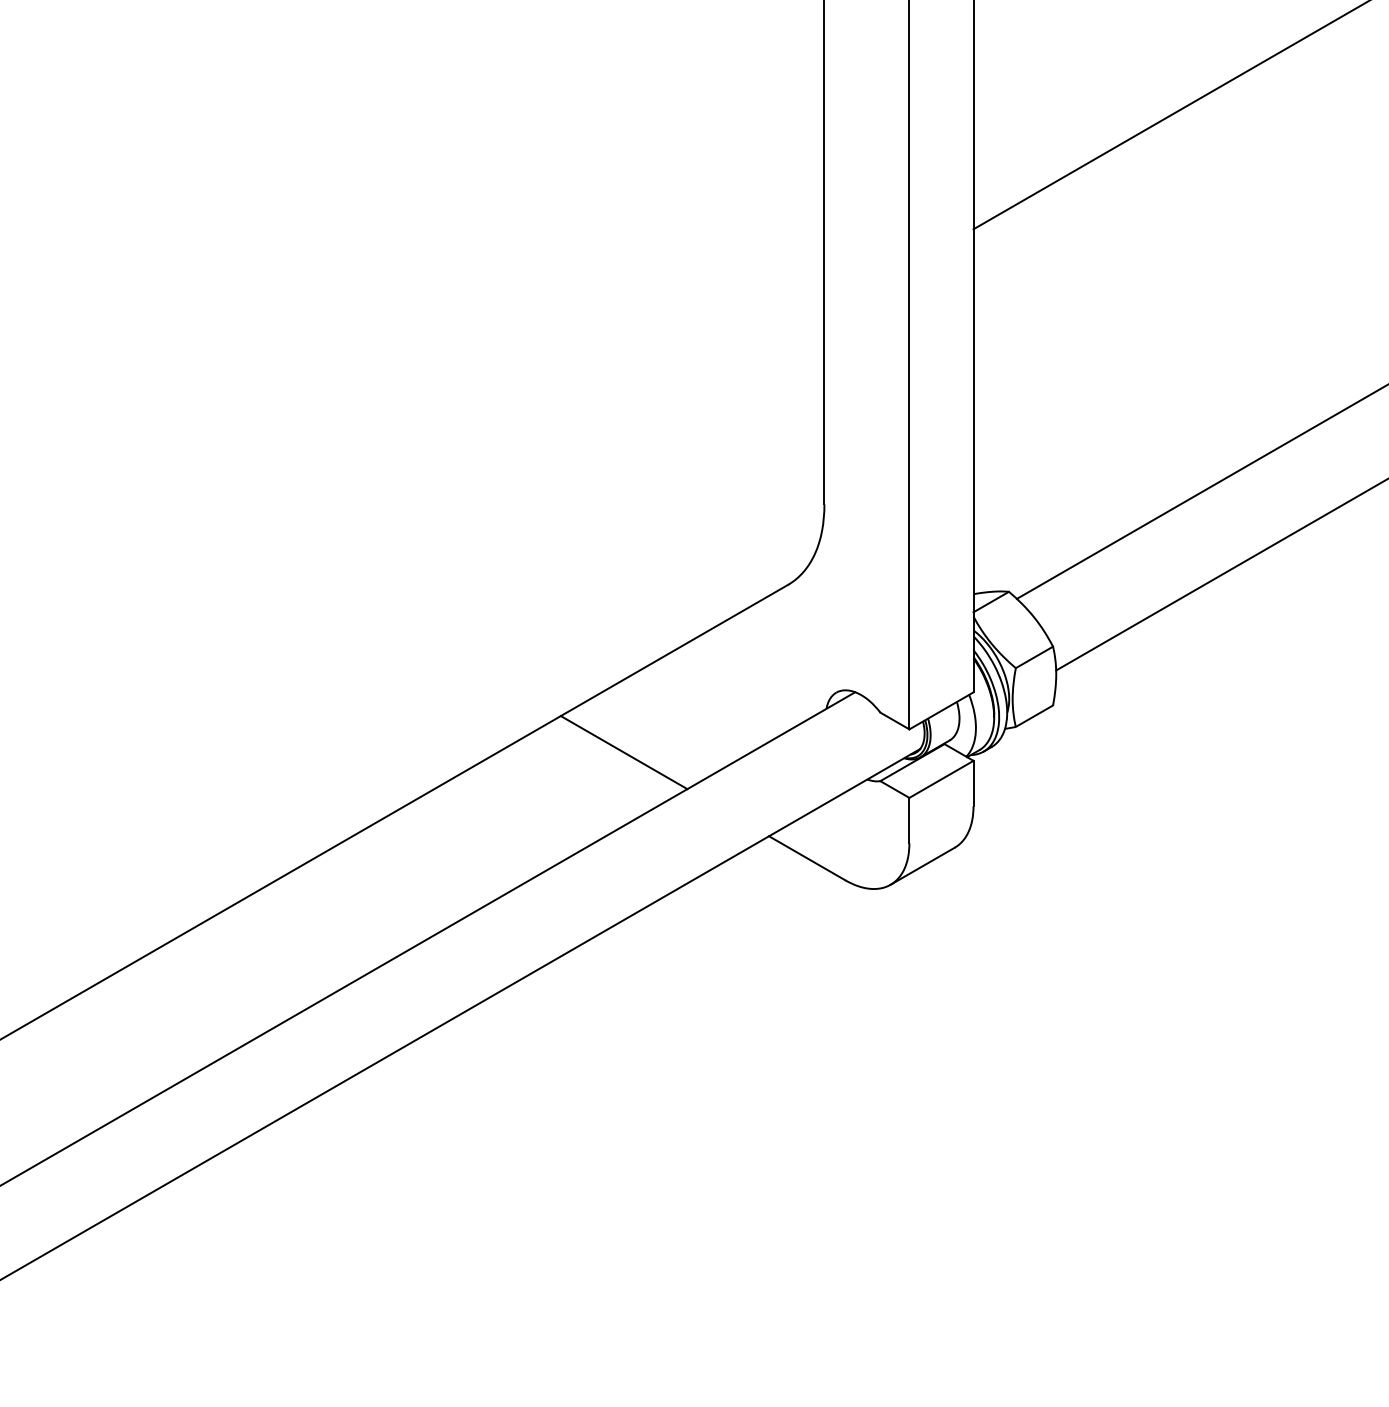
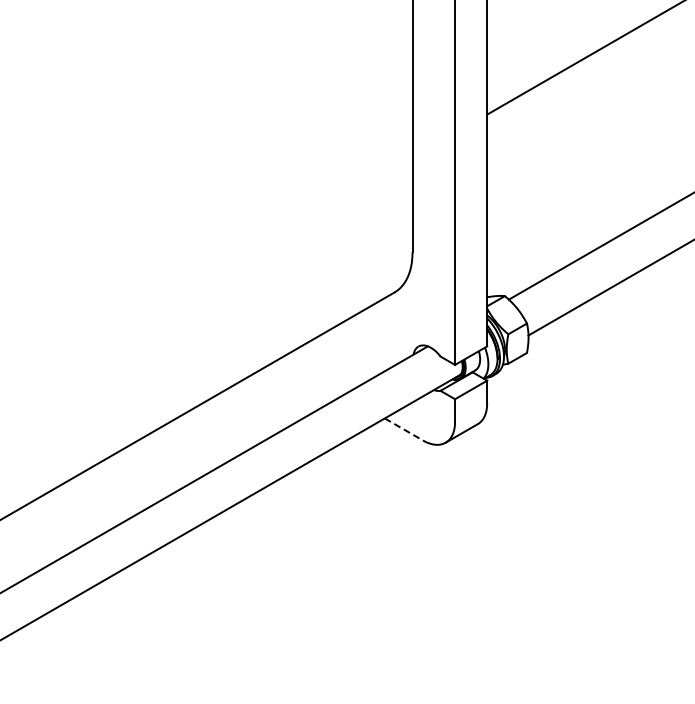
line: (622, 752) -> (311, 376), removed
line: (808, 858) -> (404, 429), solid -> dashed

